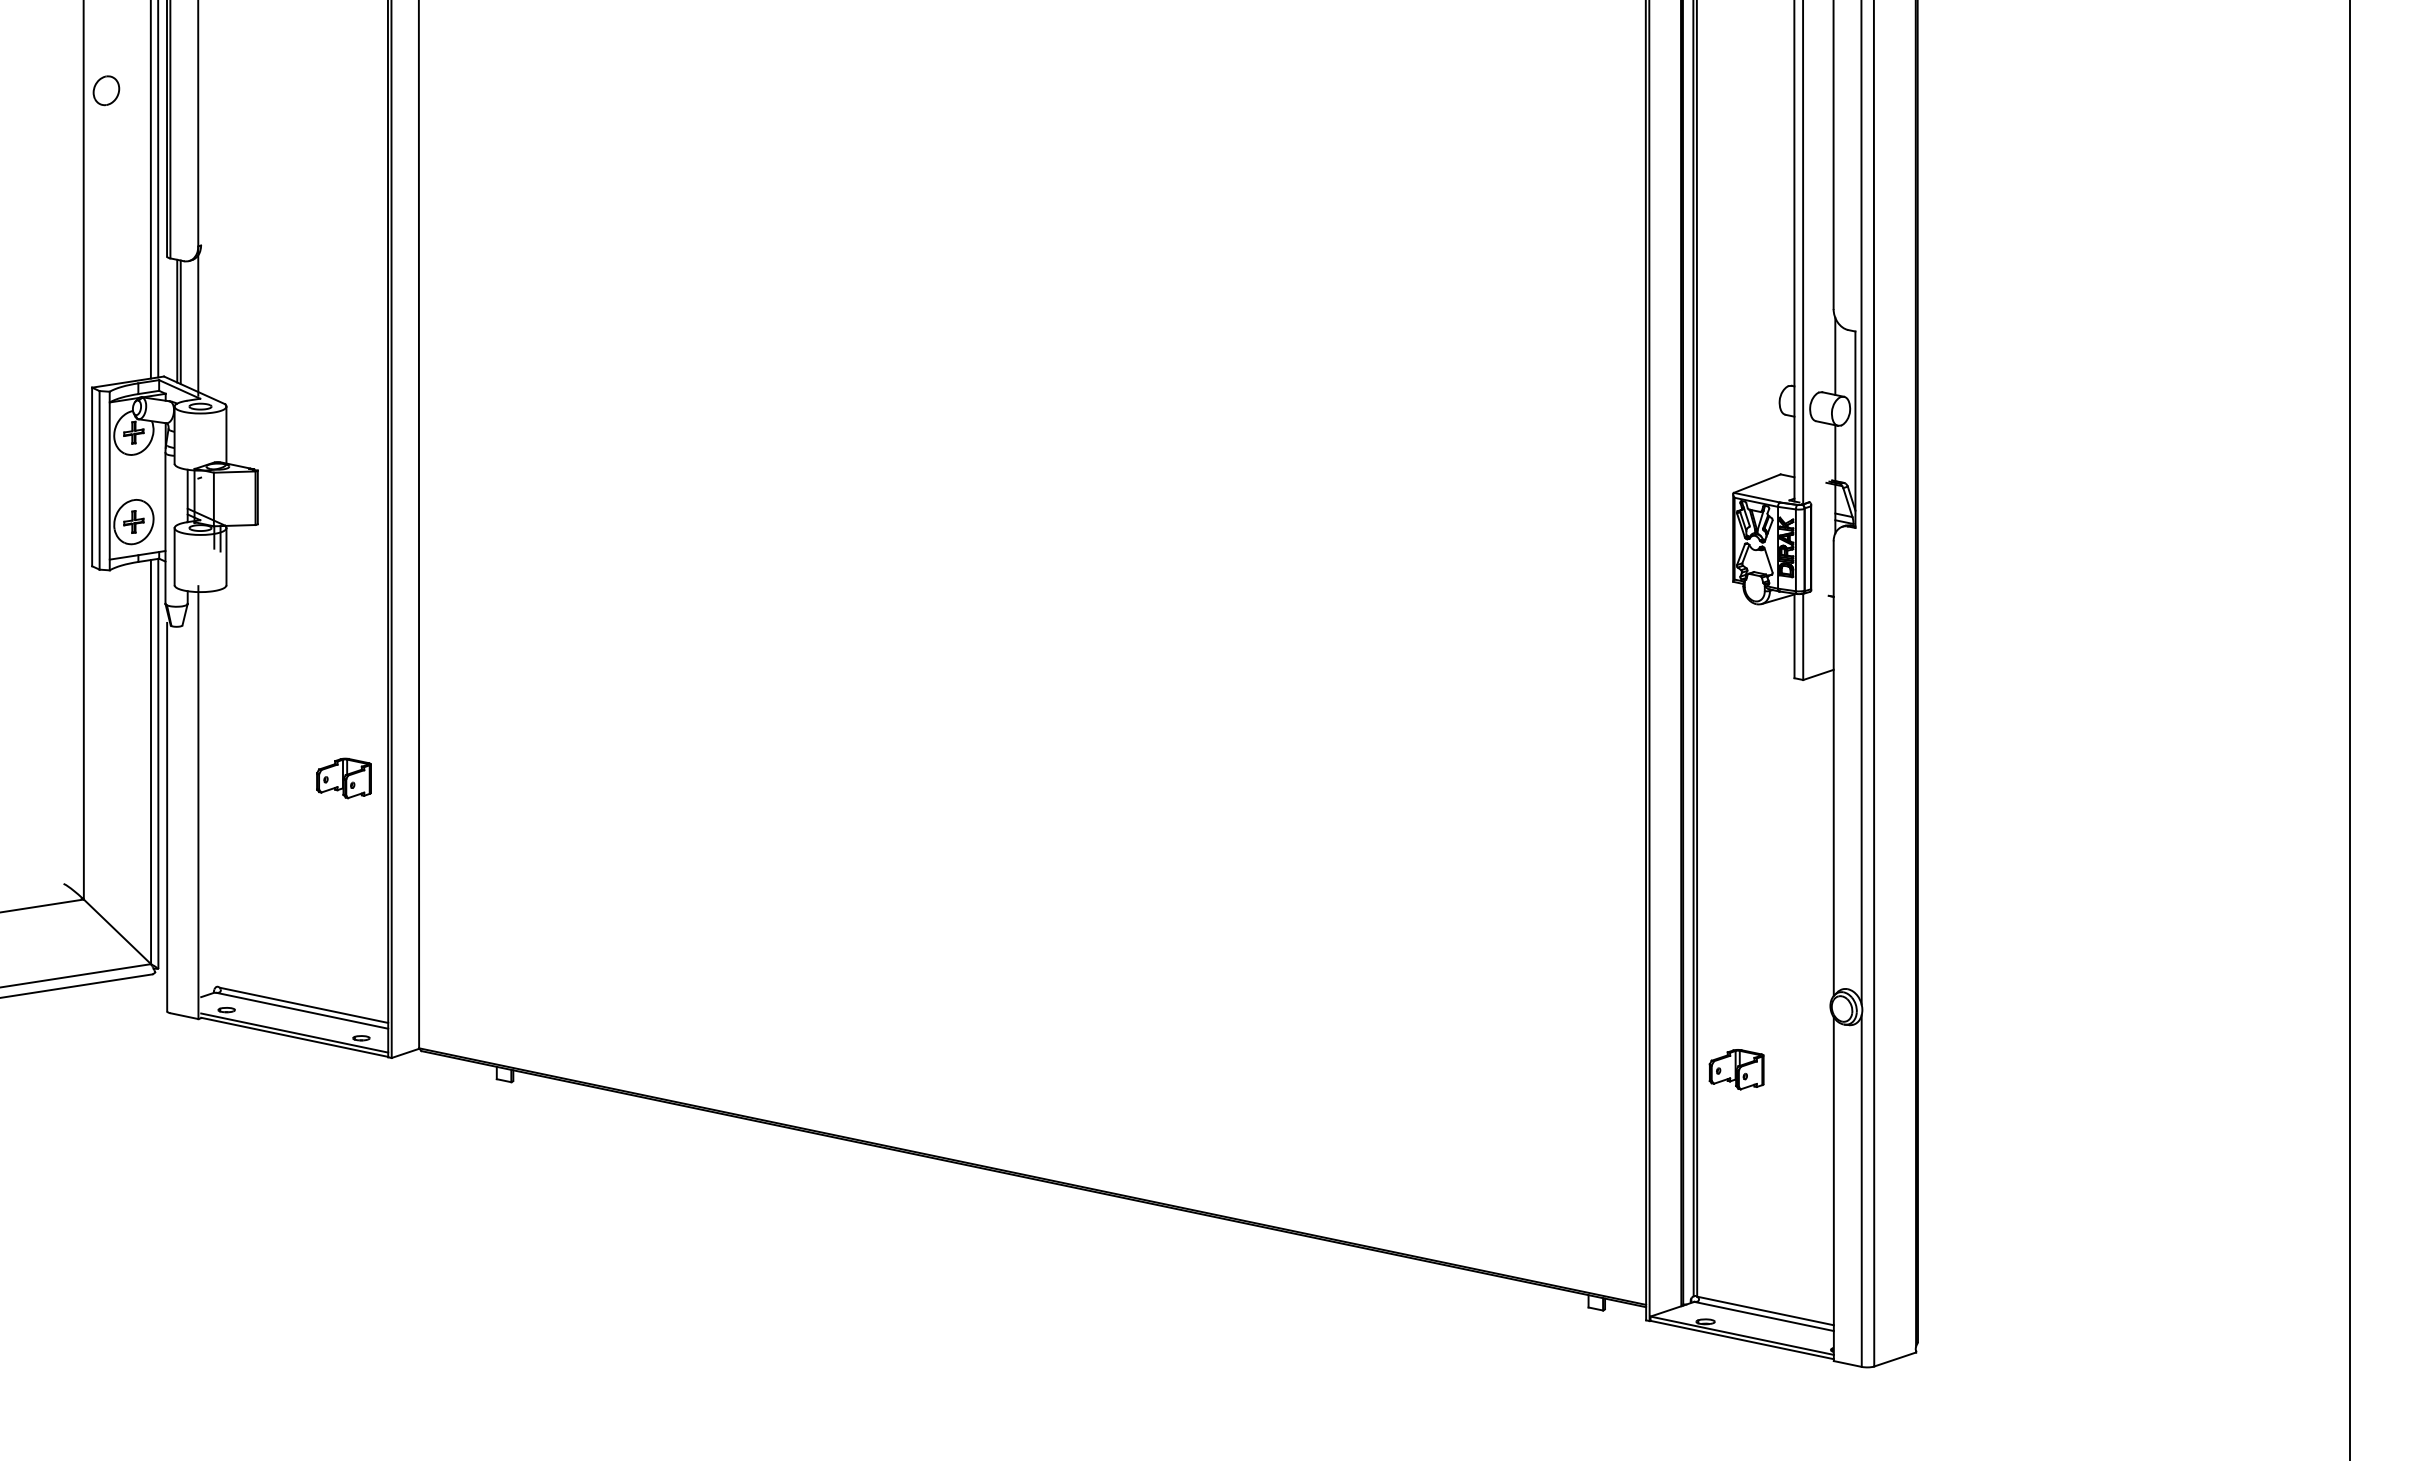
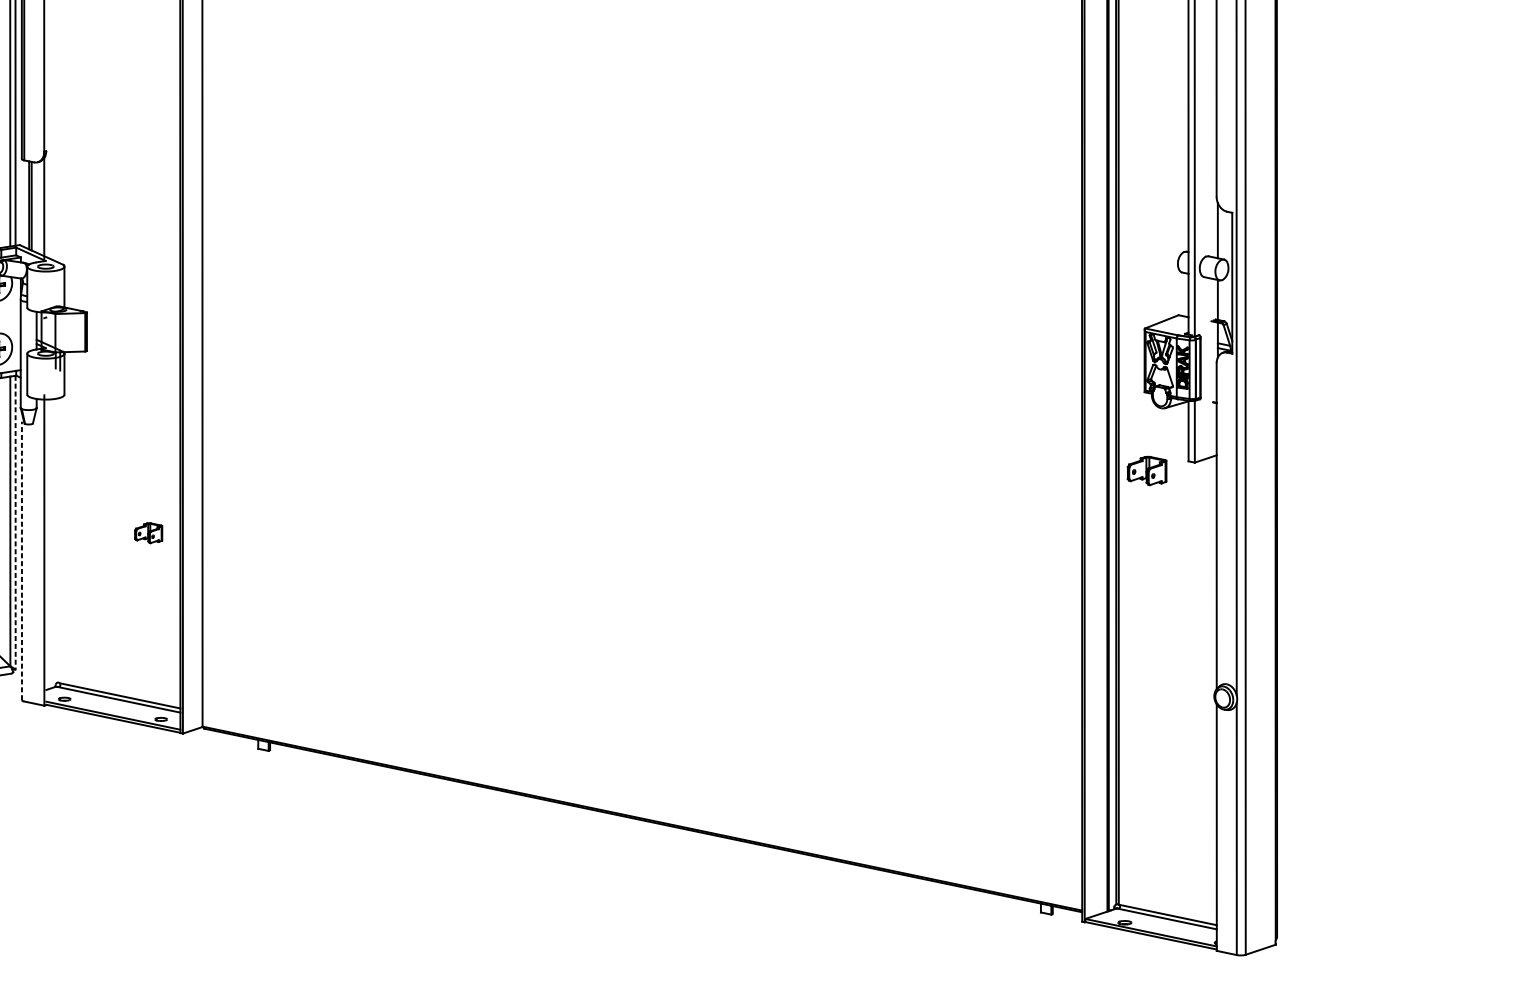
line: (158, 763) -> (15, 522), solid -> dashed
part: (343, 778) -> (148, 533), size x0.7
line: (167, 816) -> (22, 560), solid -> dashed
part: (1736, 1069) -> (1147, 470), moved

